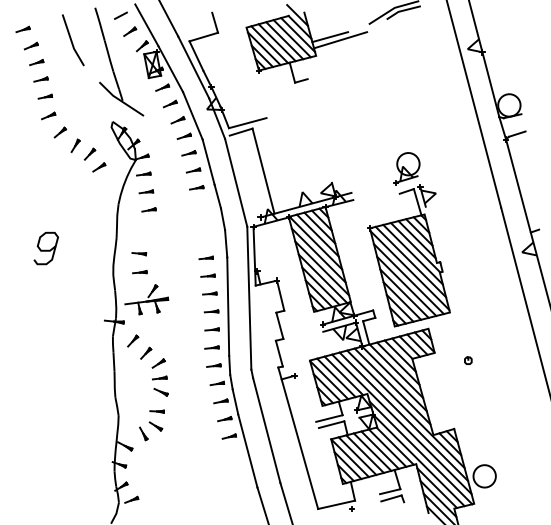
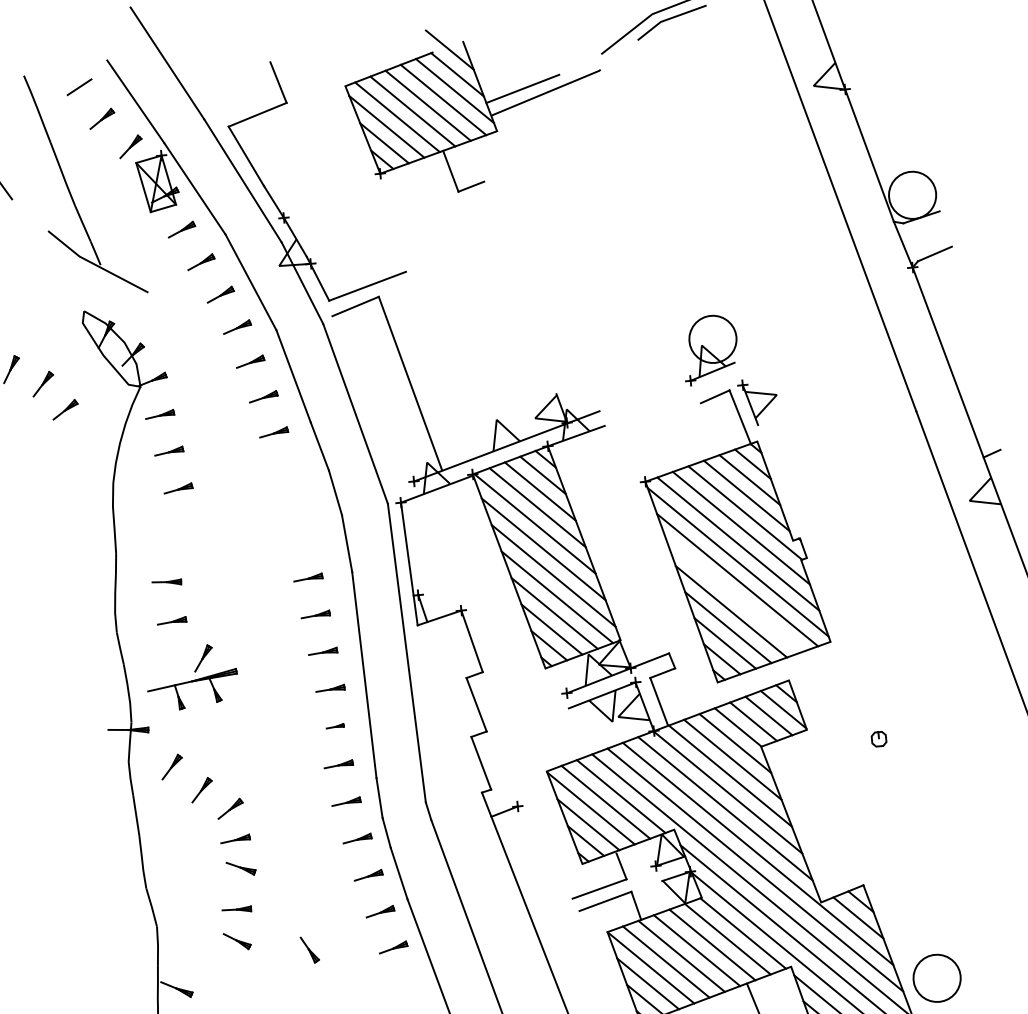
line: (406, 285) -> (733, 594), removed
part: (211, 329) -> (333, 726), size x0.6
part: (143, 433) -> (309, 949), moved

